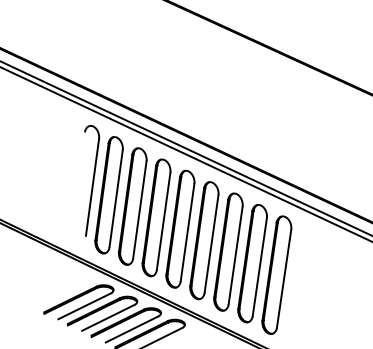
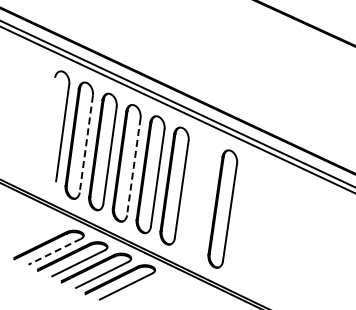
line: (116, 198) -> (86, 143), solid -> dashed
line: (163, 221) -> (133, 166), solid -> dashed
part: (228, 251) -> (198, 196), removed
part: (276, 274) -> (246, 219), removed
line: (84, 306) -> (54, 251), solid -> dashed

